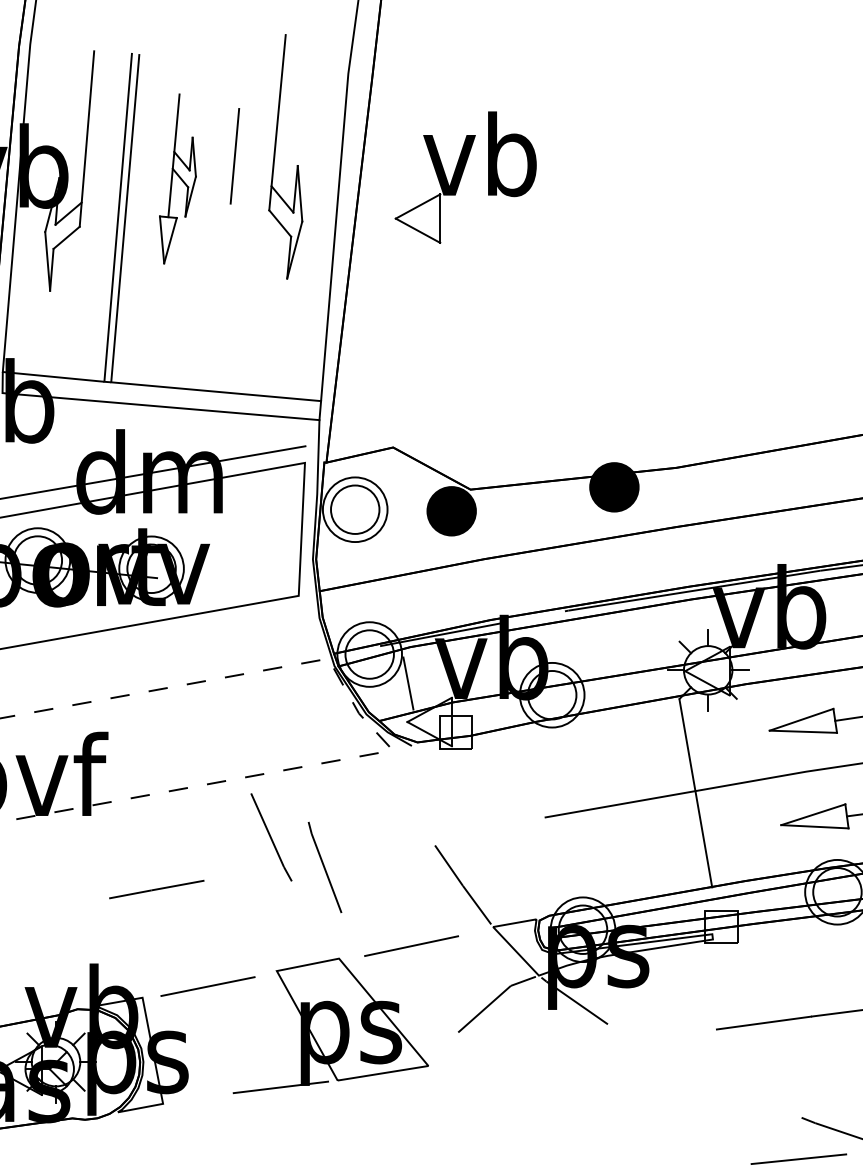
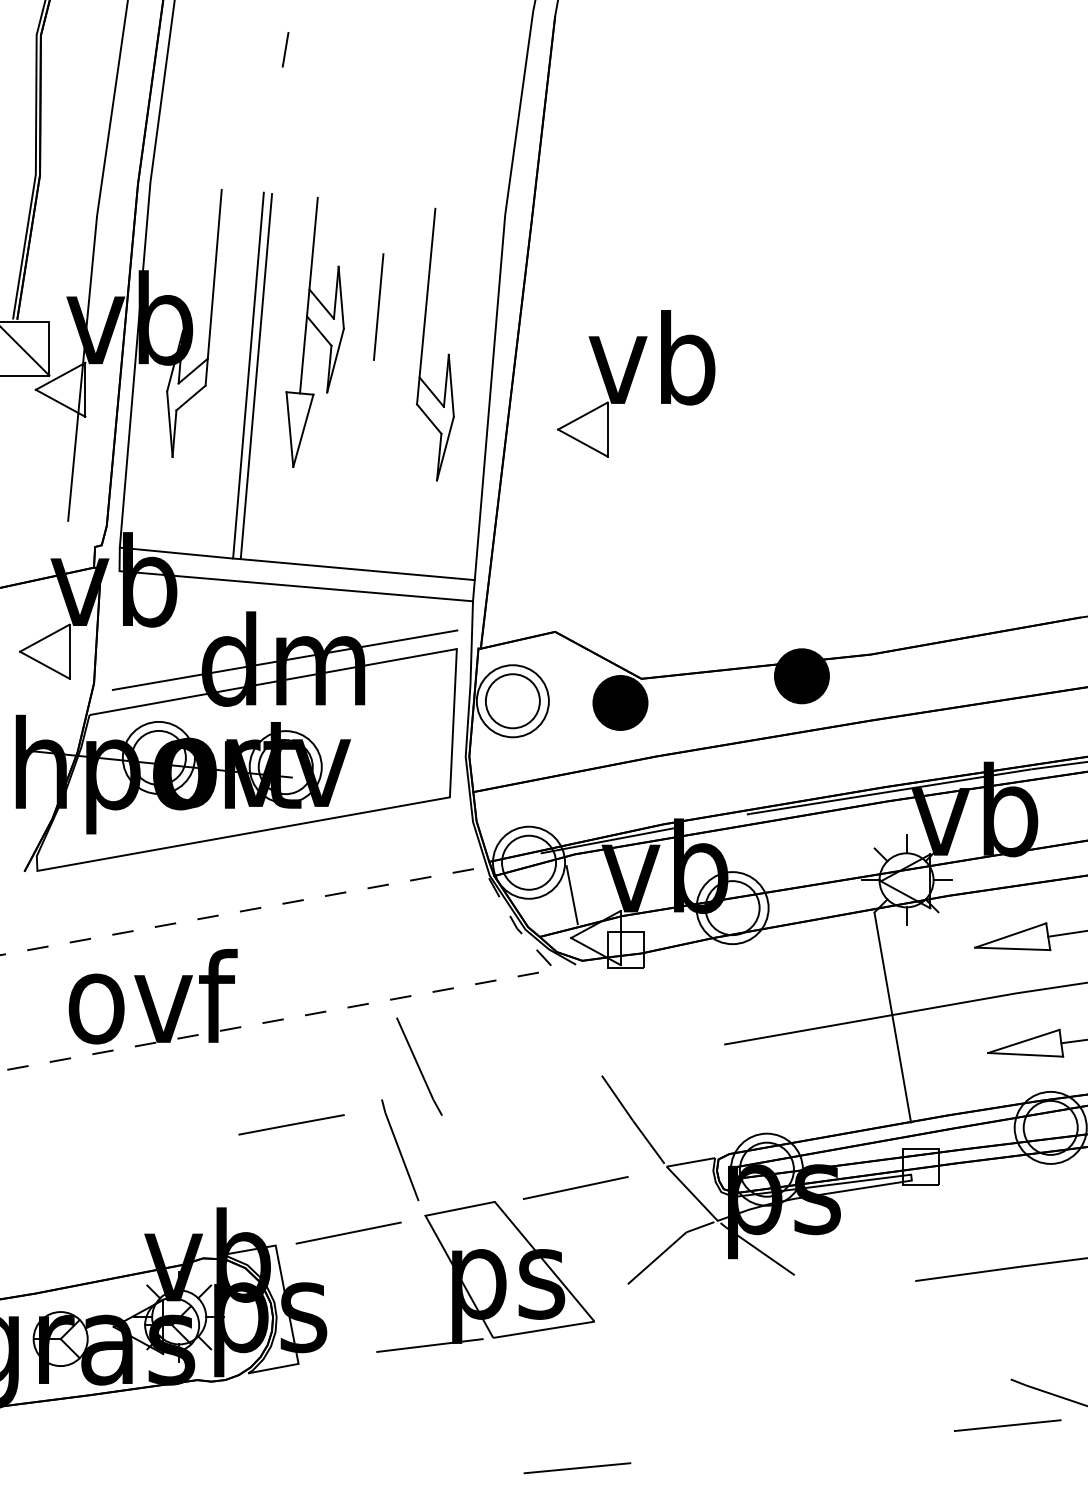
part: (275, 156) -> (423, 344), moved
part: (466, 177) -> (636, 383), moved
part: (177, 178) -> (314, 331), size x1.43
line: (325, 867) -> (400, 1150), moved

